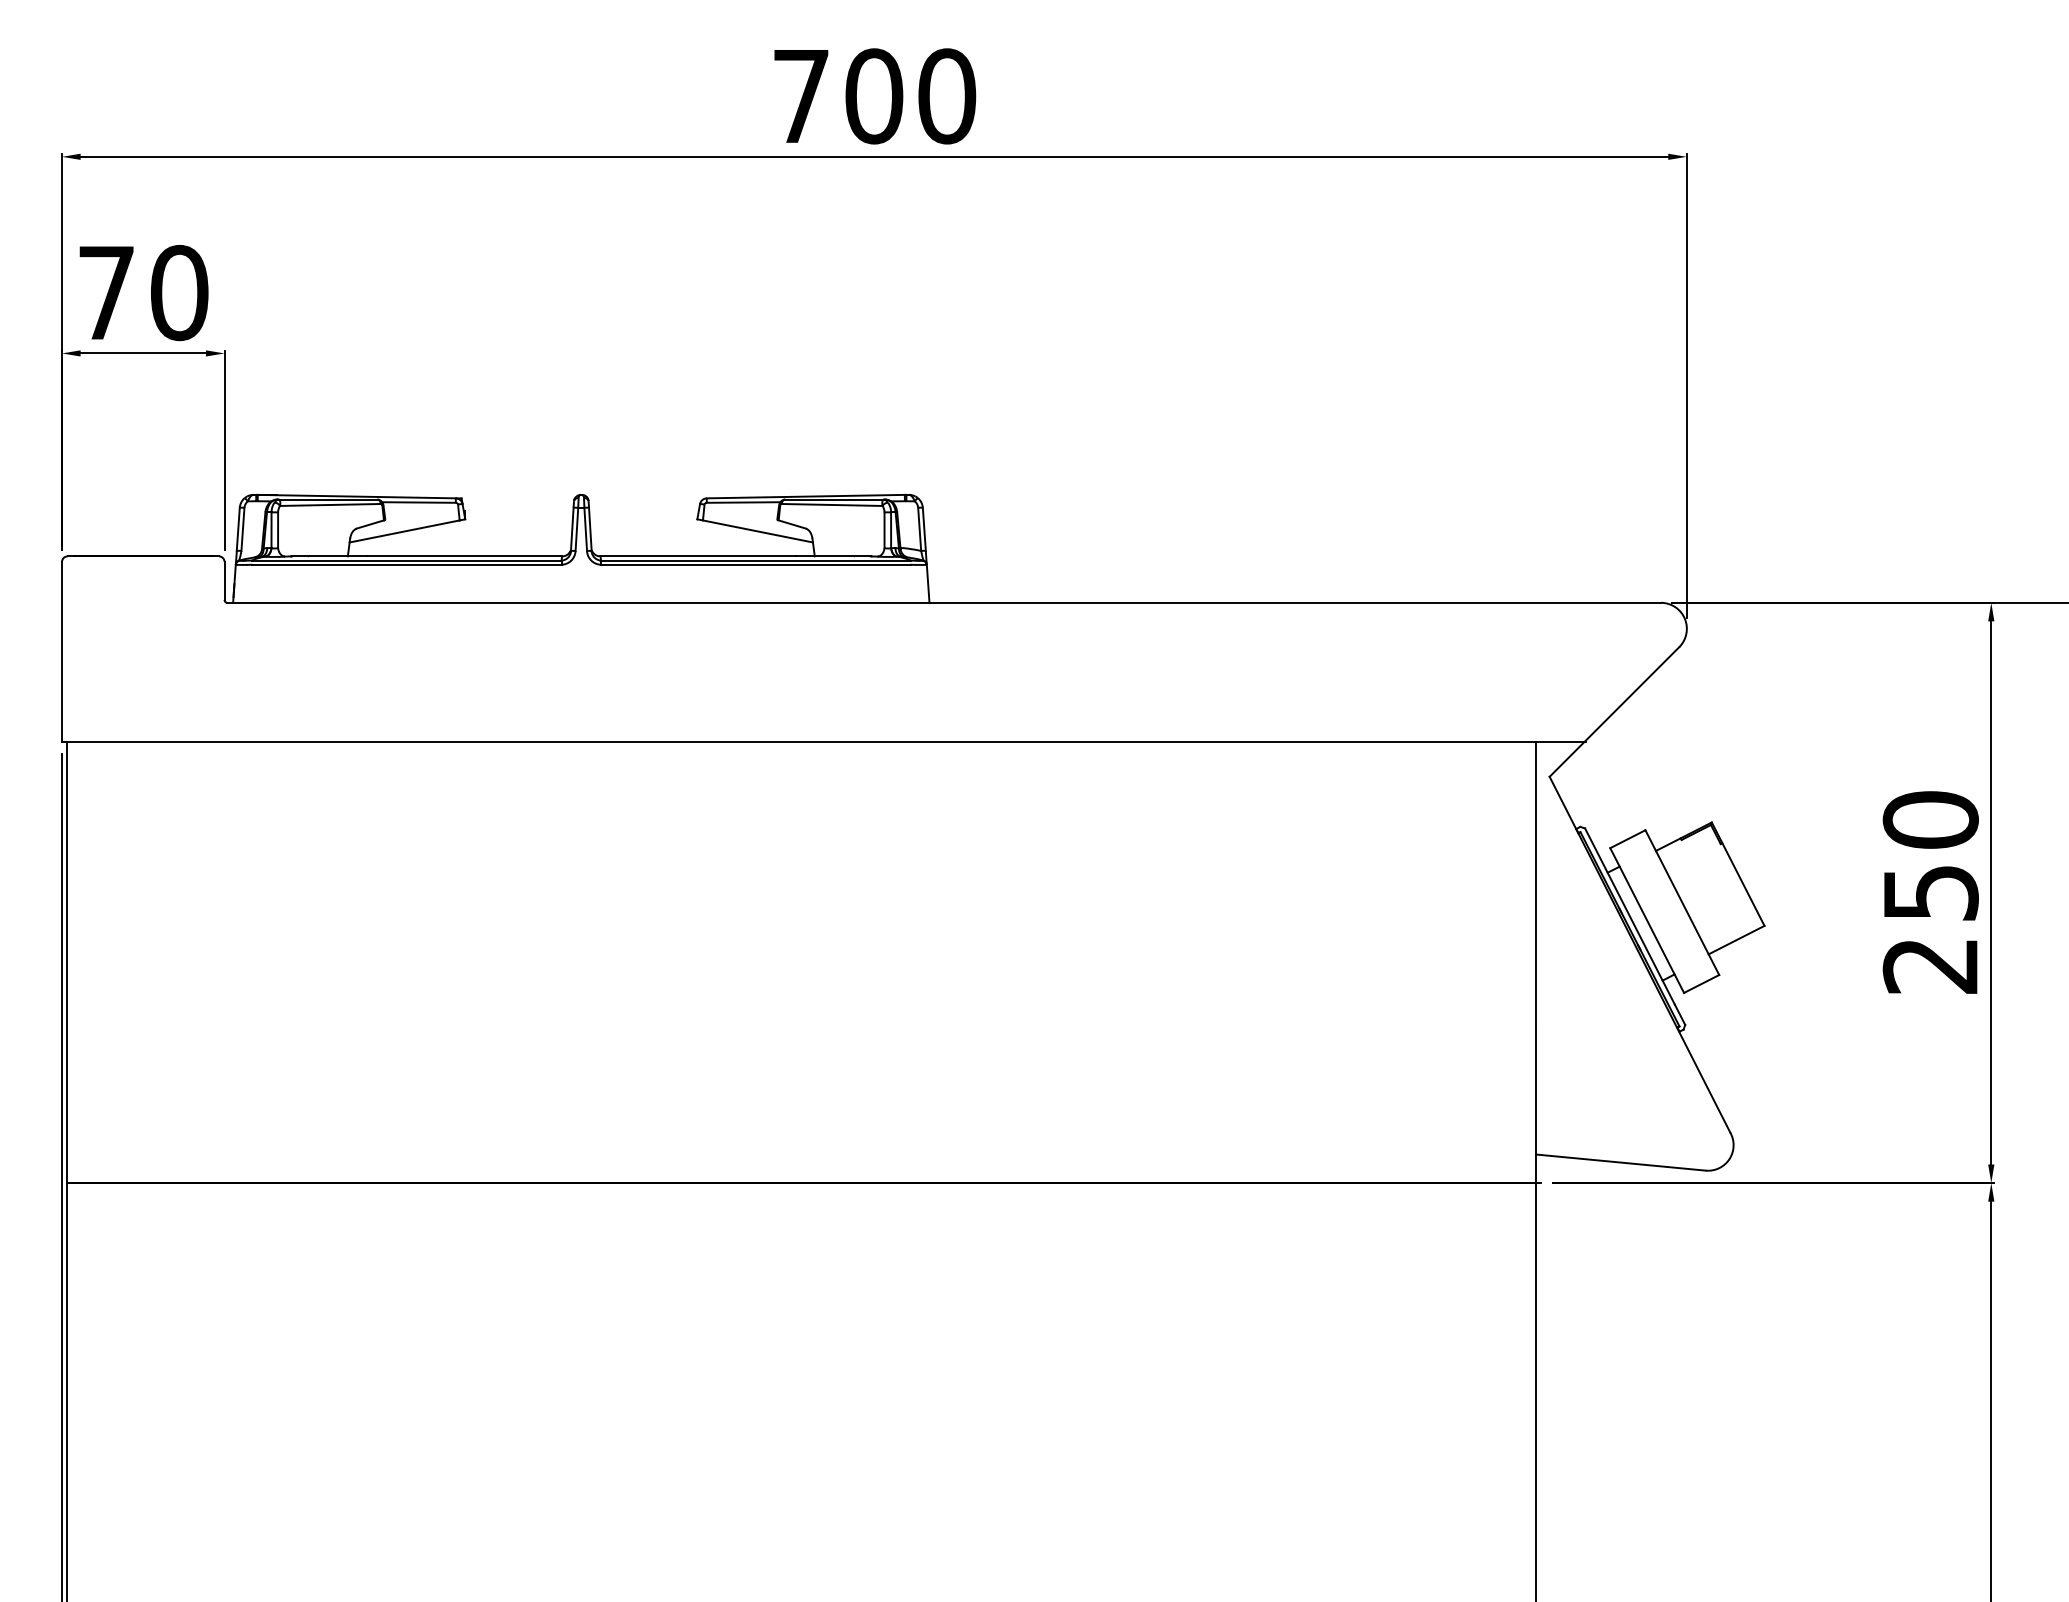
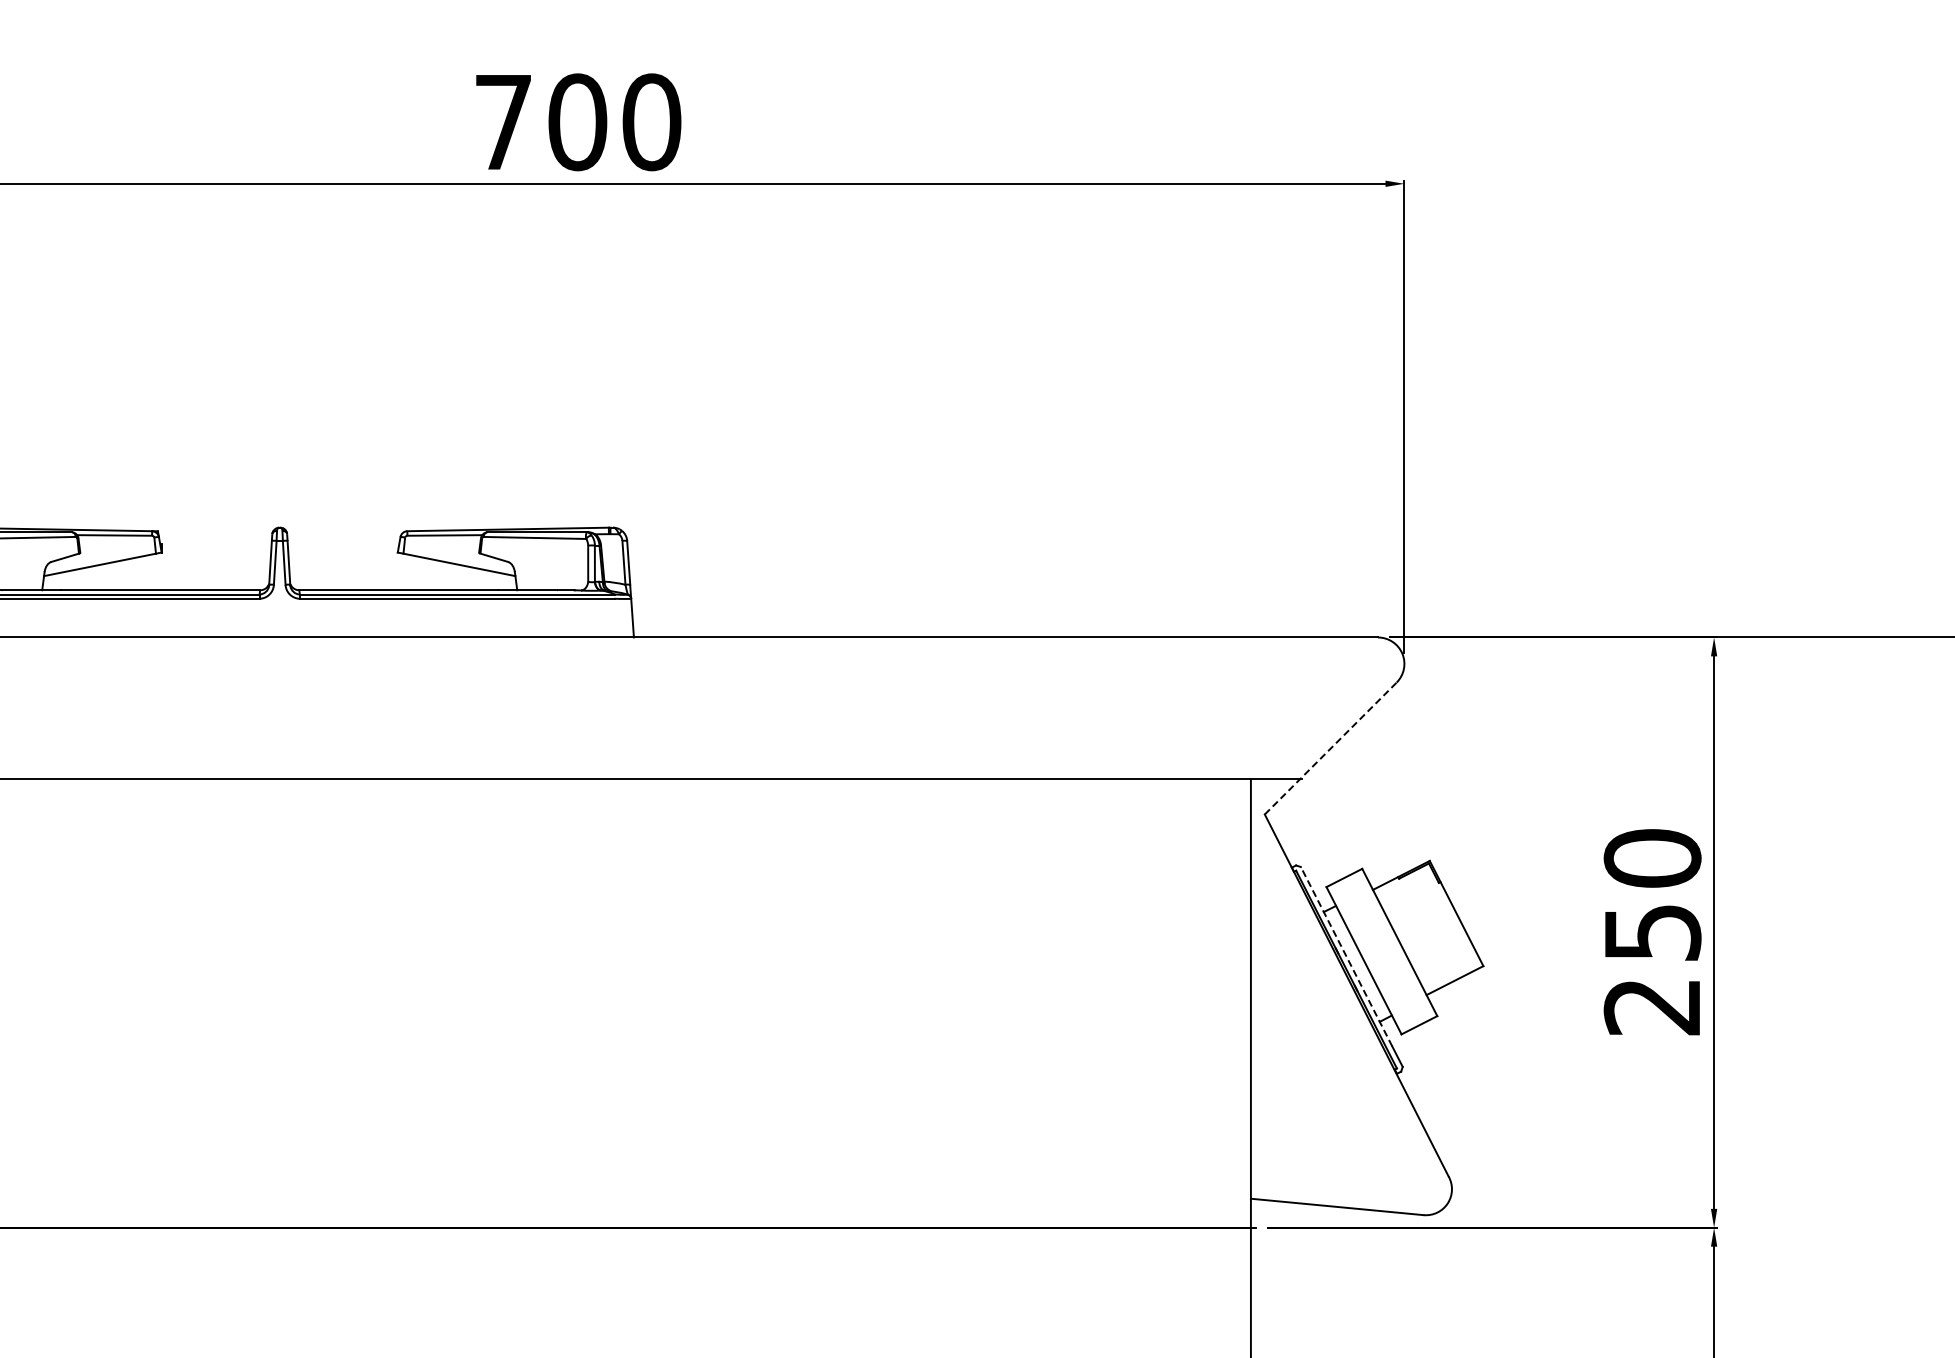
line: (1614, 711) -> (1330, 748), solid -> dashed
line: (1630, 916) -> (1347, 956), solid -> dashed

